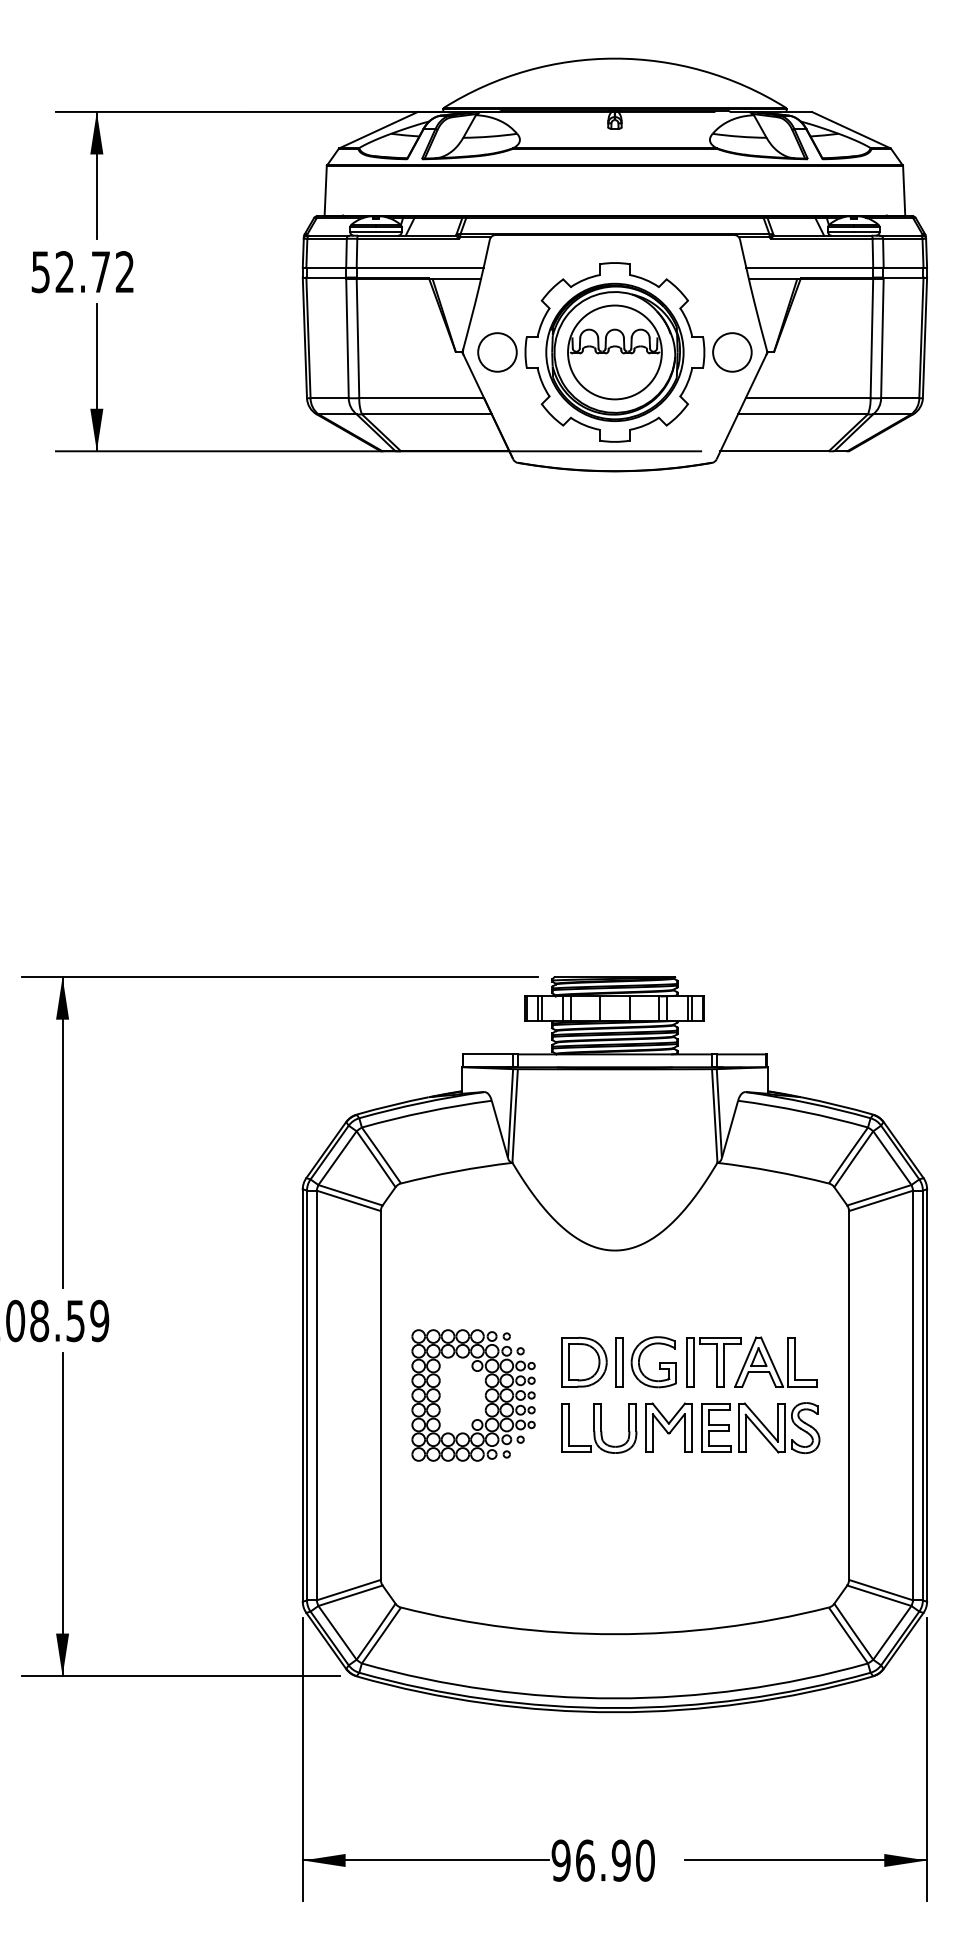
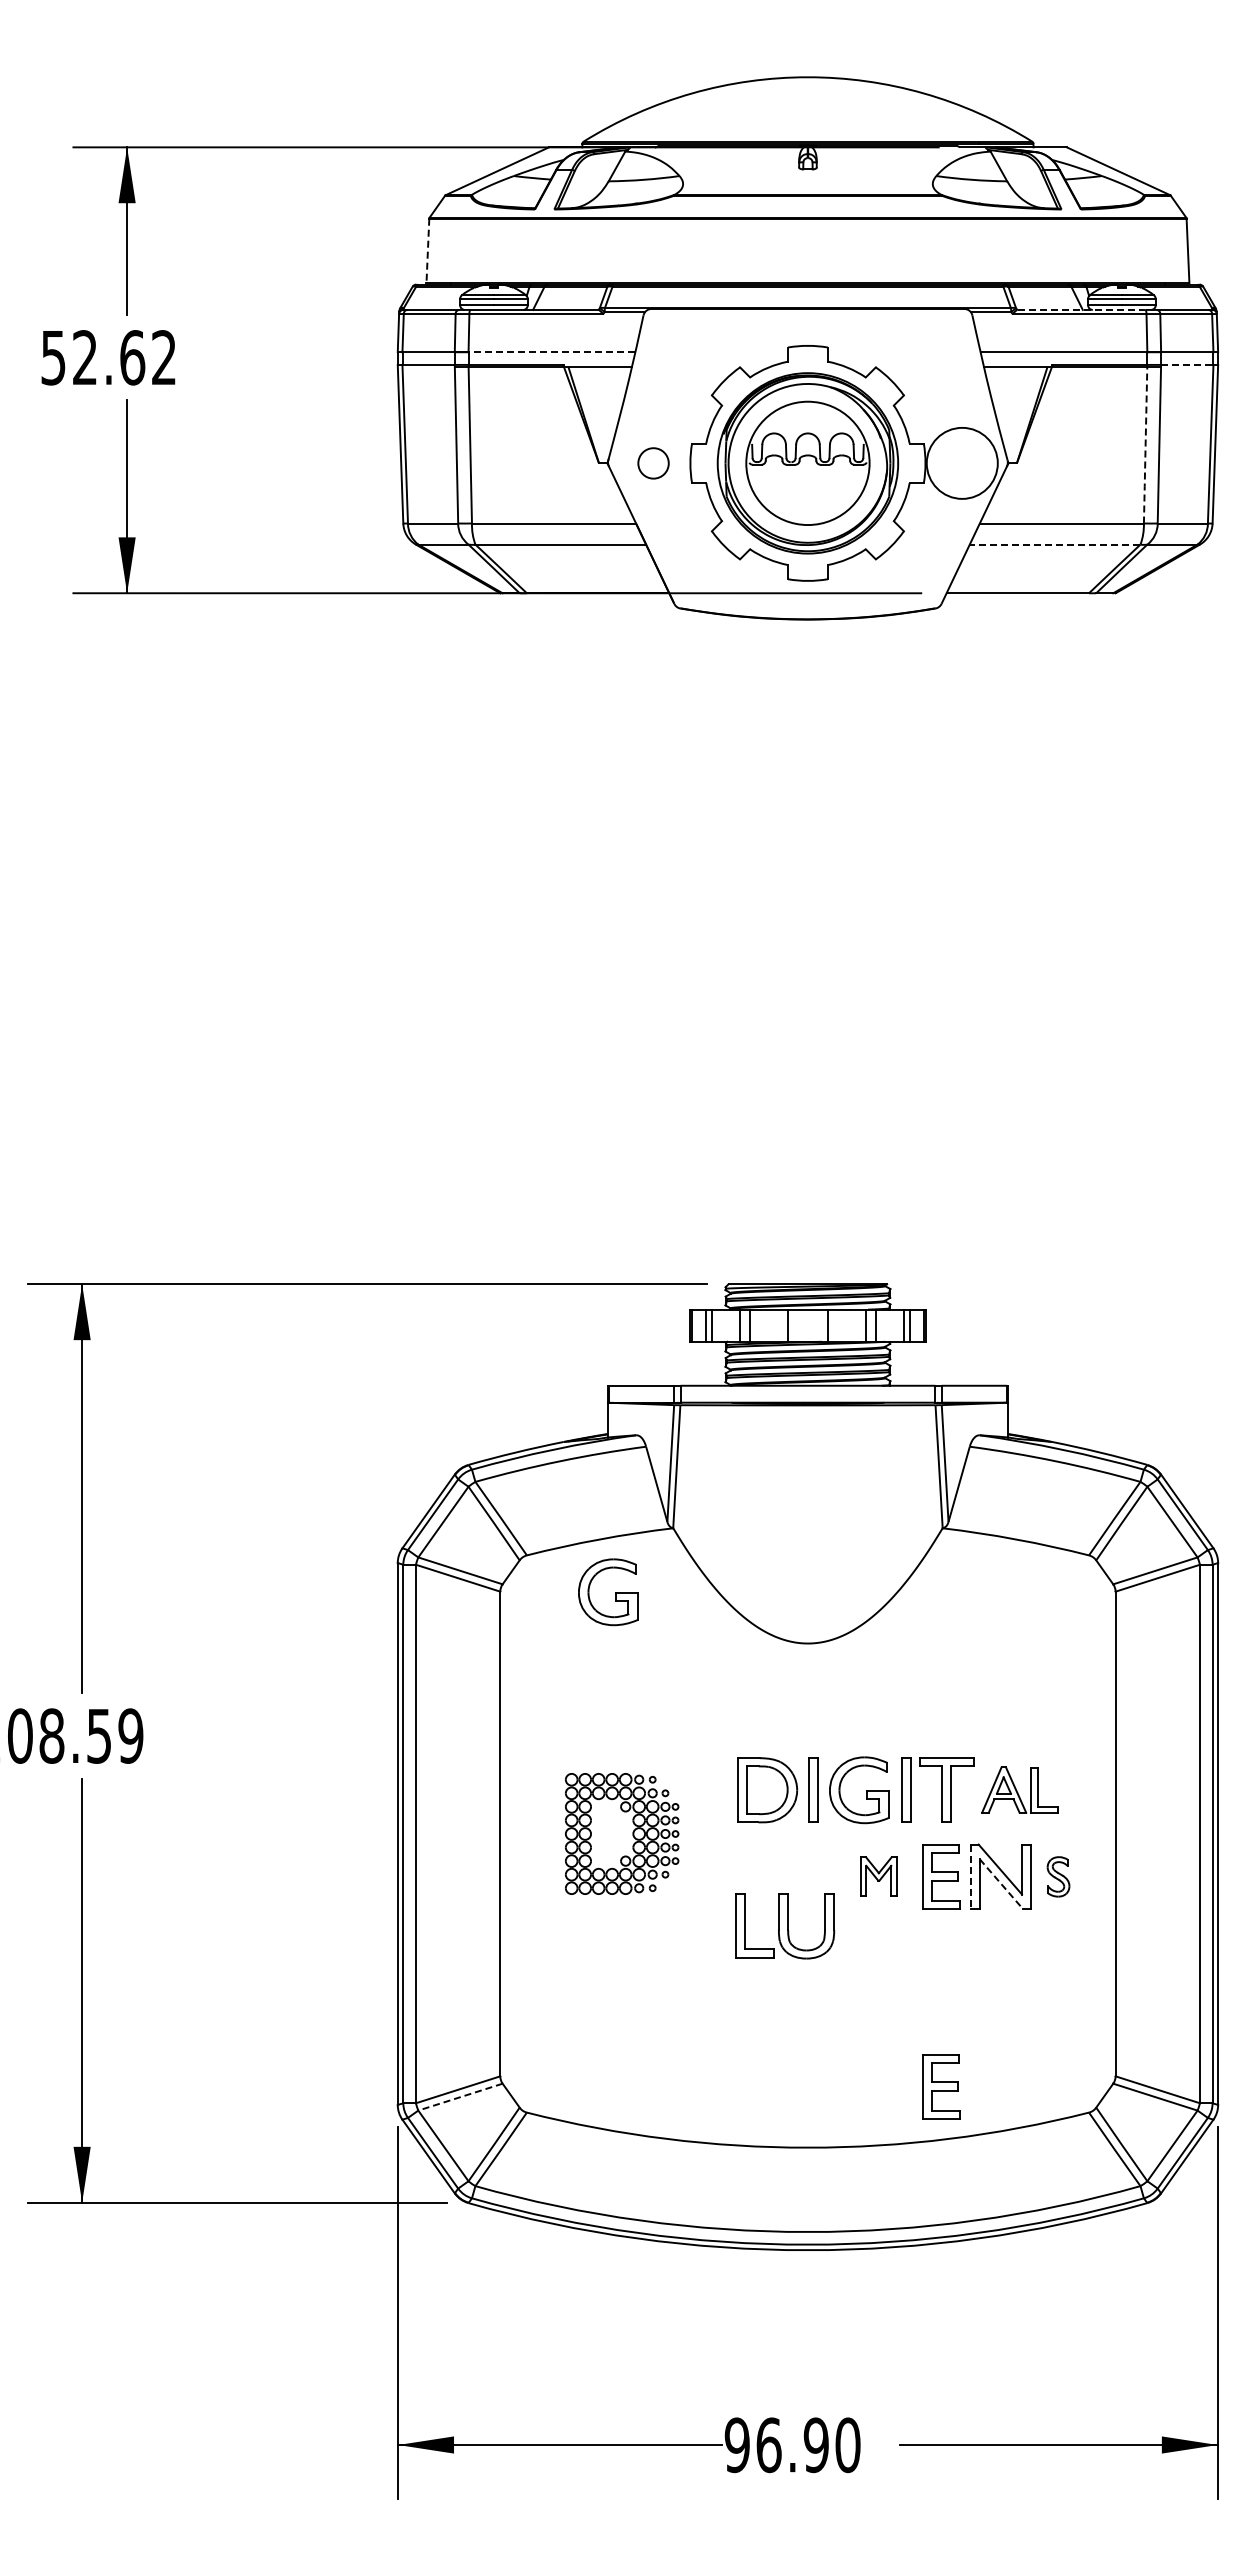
line: (325, 191) -> (427, 251), solid -> dashed
line: (823, 235) -> (1081, 309), solid -> dashed
line: (419, 268) -> (551, 352), solid -> dashed
text: (100, 271) -> (132, 357), 52.72 -> 52.62
line: (903, 277) -> (1187, 364), solid -> dashed
line: (871, 338) -> (1145, 444), solid -> dashed
circle: (497, 352) -> (653, 463), size x0.6
circle: (731, 352) -> (961, 463), size x1.4
line: (802, 414) -> (1054, 544), solid -> dashed
part: (468, 1211) -> (615, 1592), added
part: (775, 1361) -> (1019, 1789), size x0.7
part: (473, 1395) -> (621, 1833), size x0.7
part: (668, 1427) -> (878, 1876), size x0.6
part: (805, 1427) -> (1058, 1876), size x0.6
part: (599, 1428) -> (785, 1926), moved
line: (739, 1428) -> (971, 1877), solid -> dashed
line: (762, 1433) -> (1001, 1884), solid -> dashed
part: (716, 1587) -> (941, 2086), added
line: (350, 1596) -> (460, 2097), solid -> dashed

